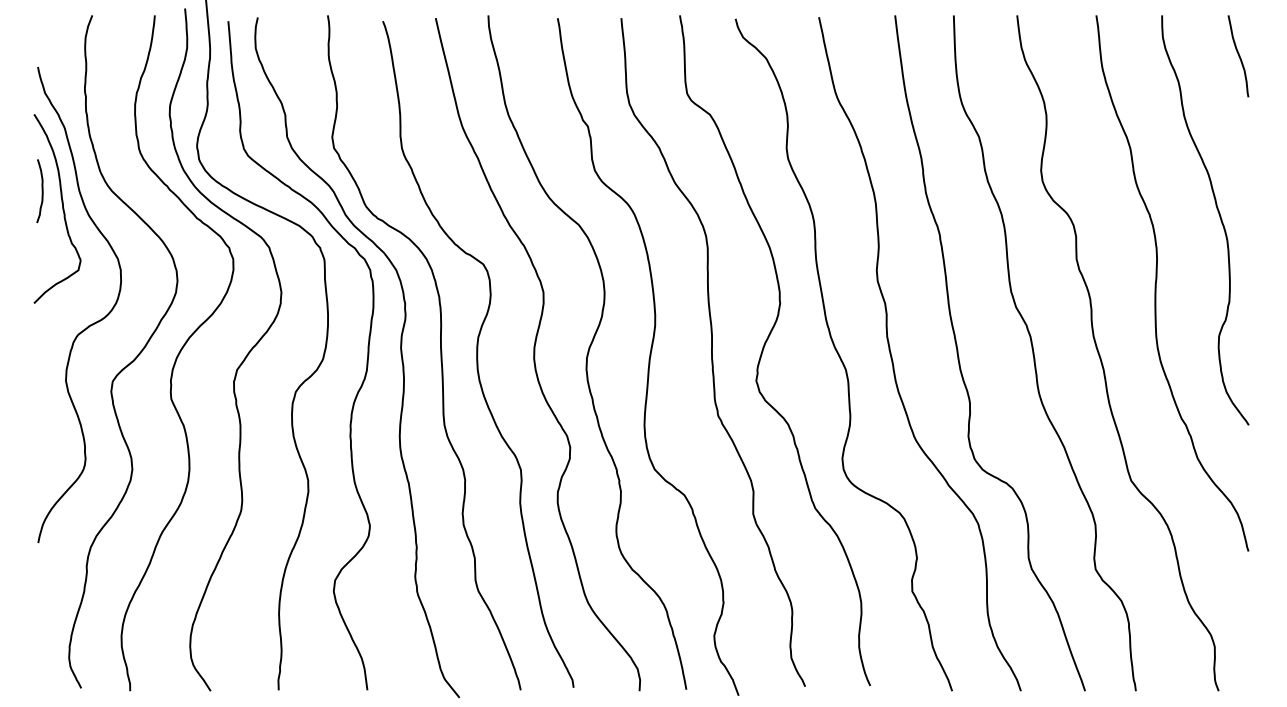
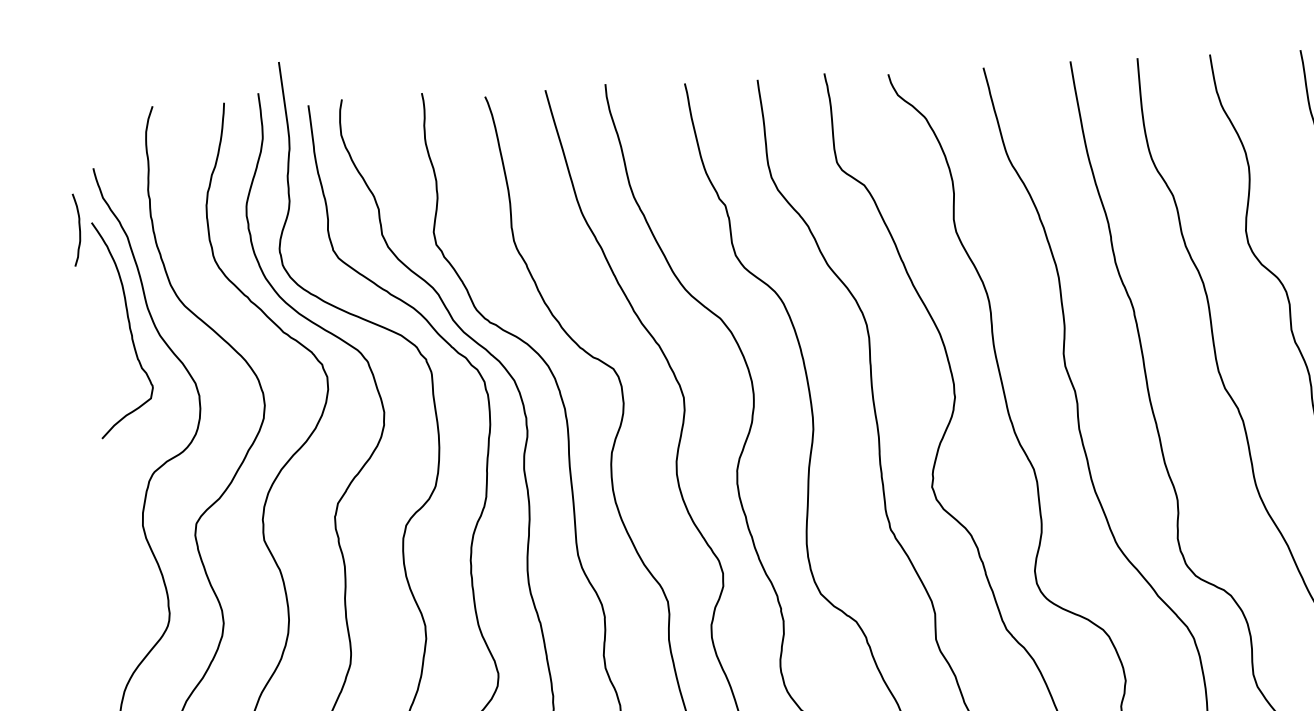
curve: (41, 191) -> (78, 230), moved

